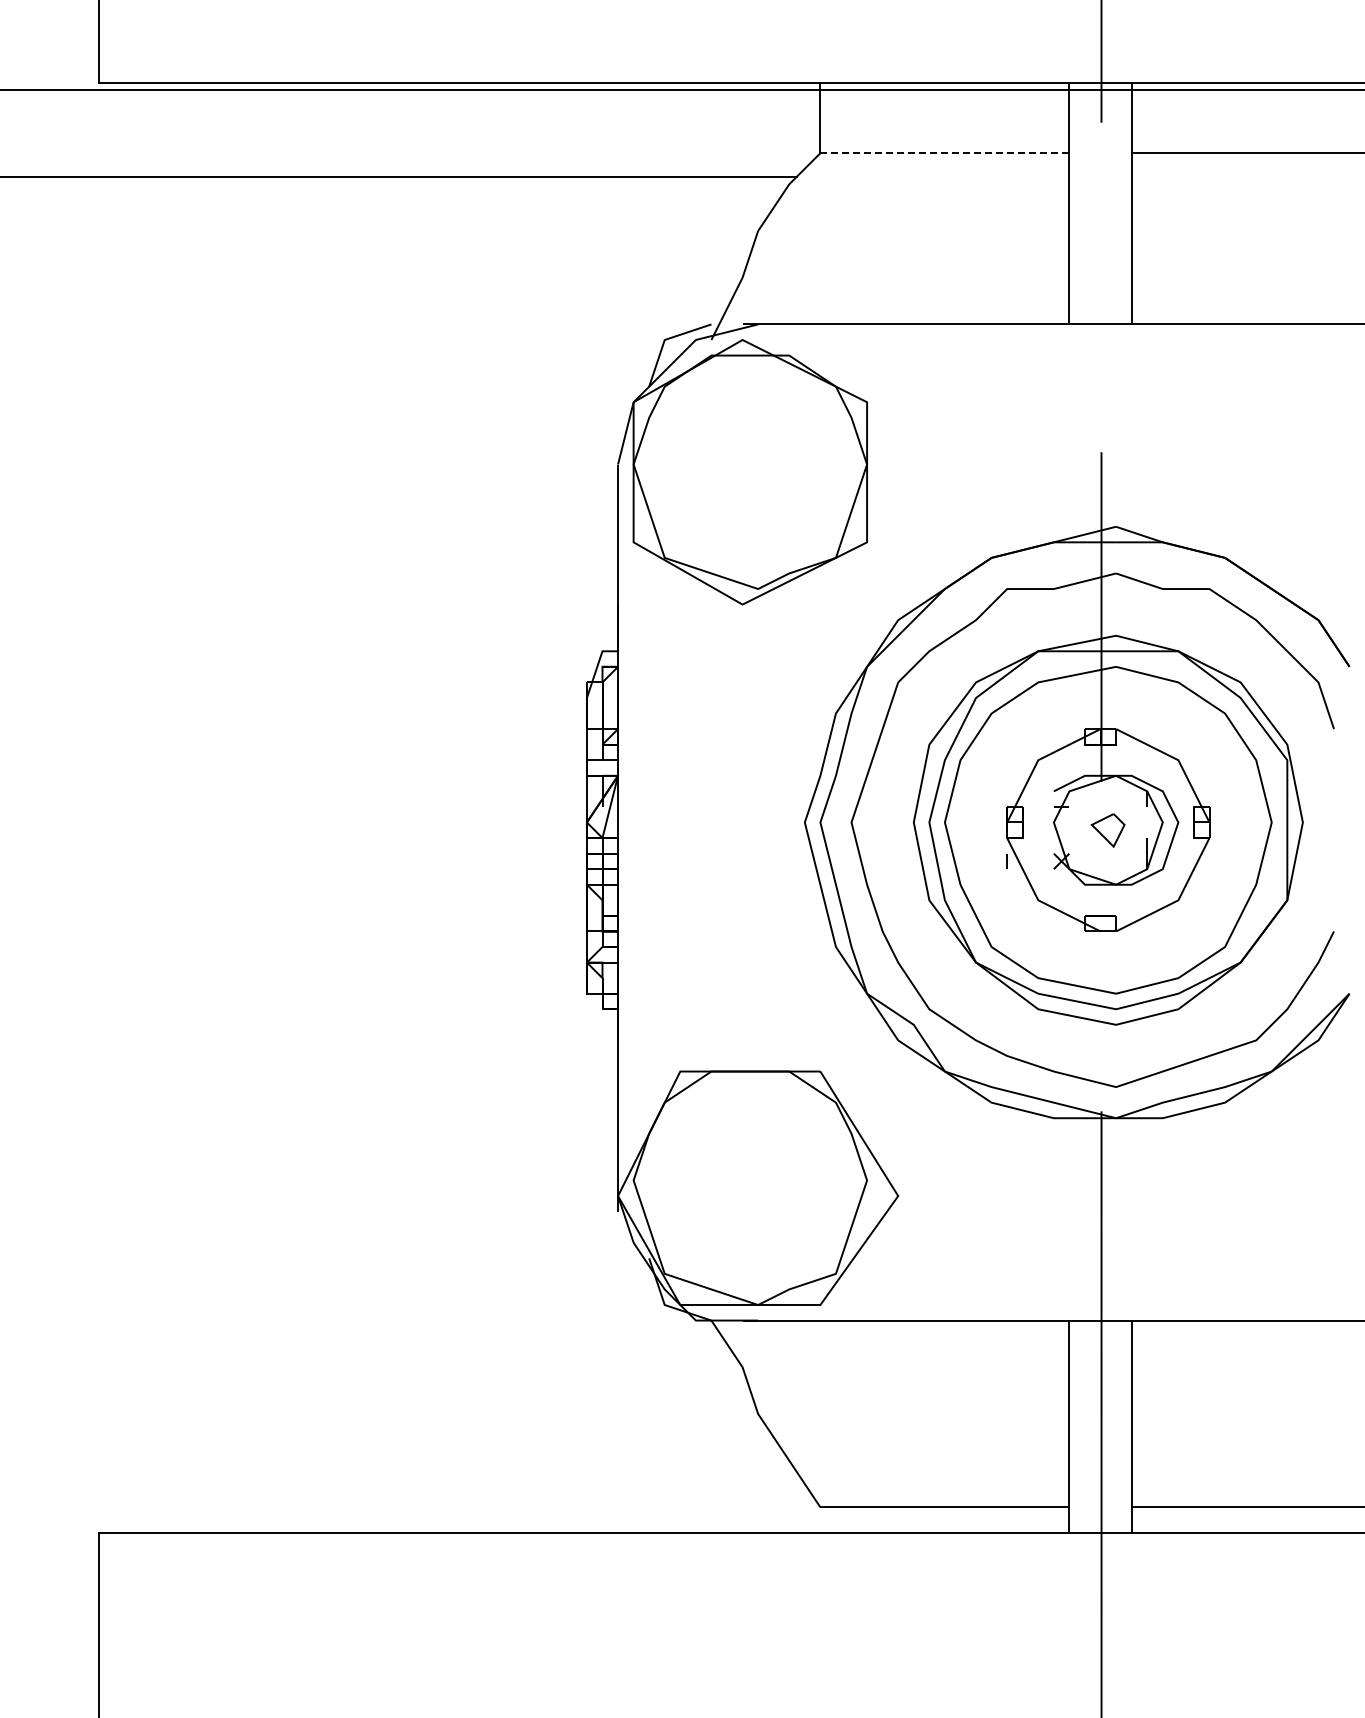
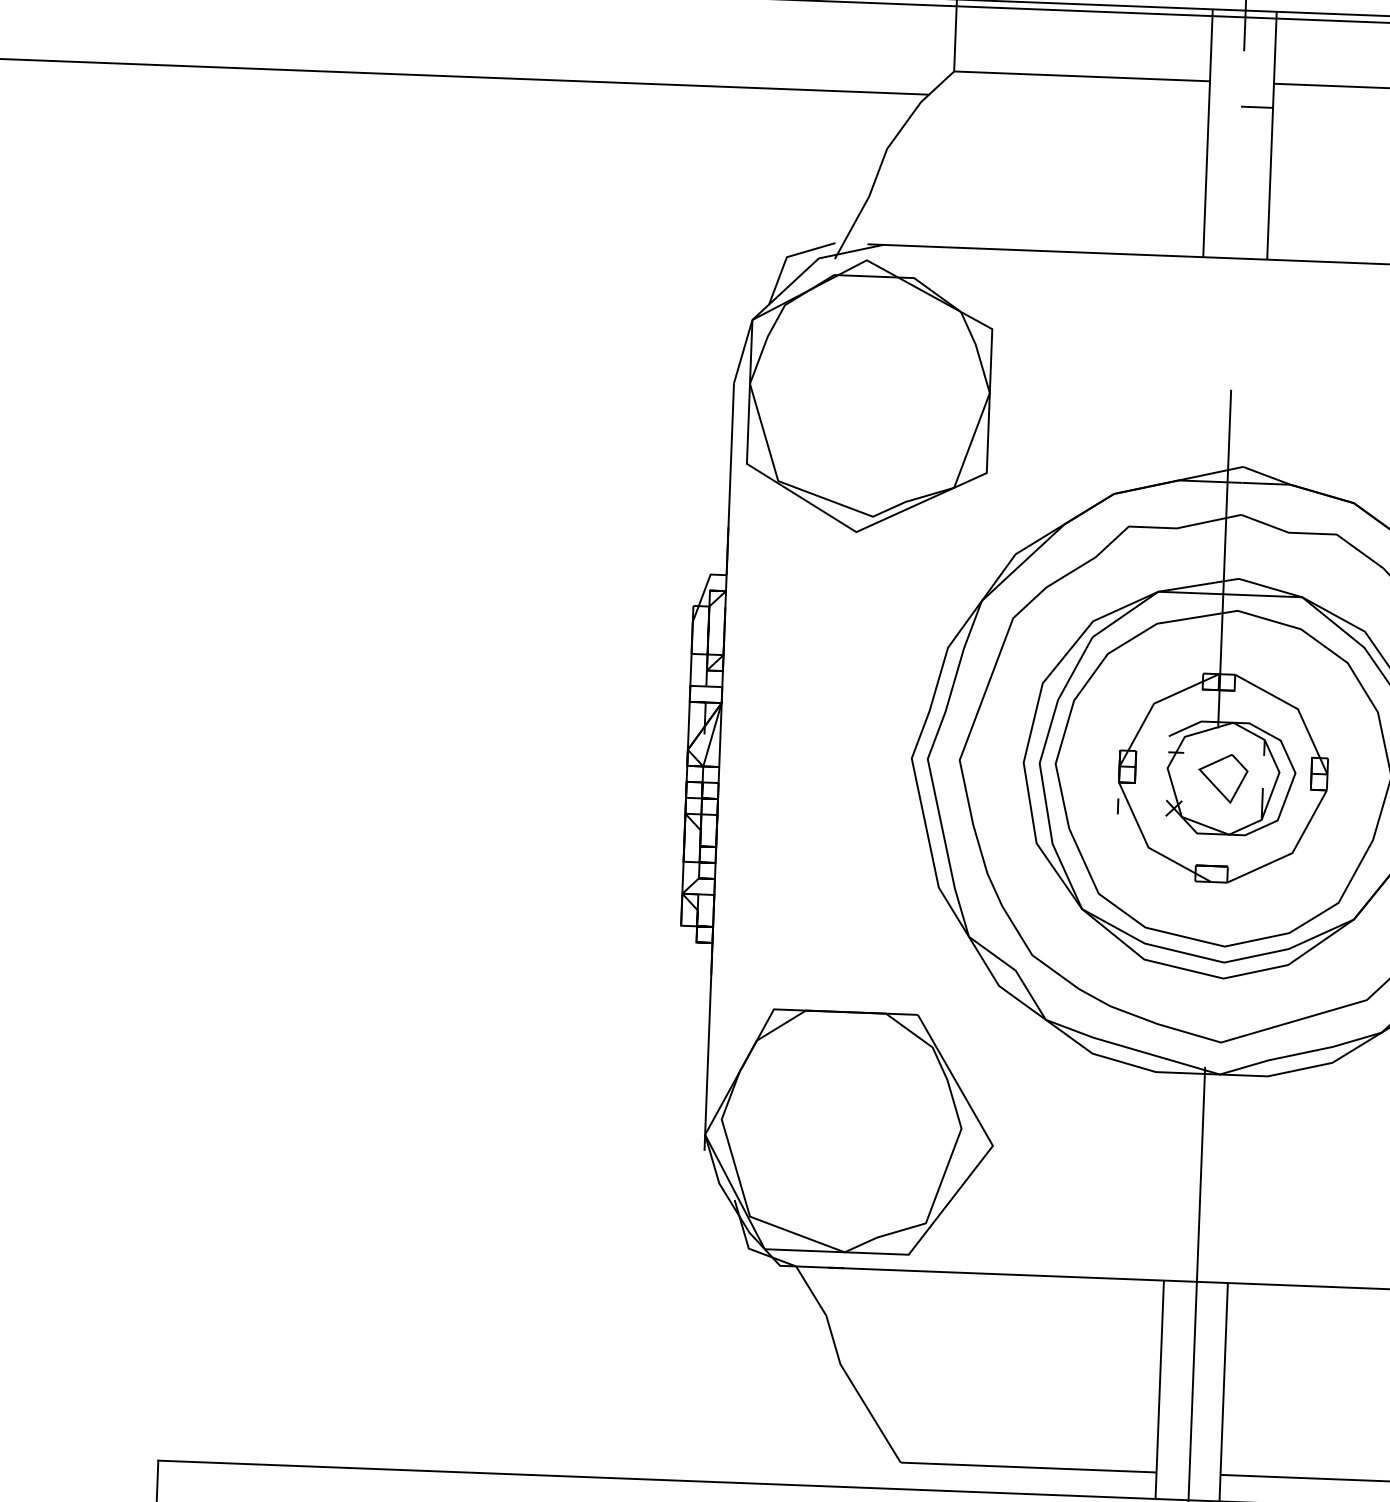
line: (944, 153) -> (1081, 76), dashed -> solid
line: (1116, 176) -> (1257, 107), added
part: (1107, 830) -> (1222, 778), size x1.43

